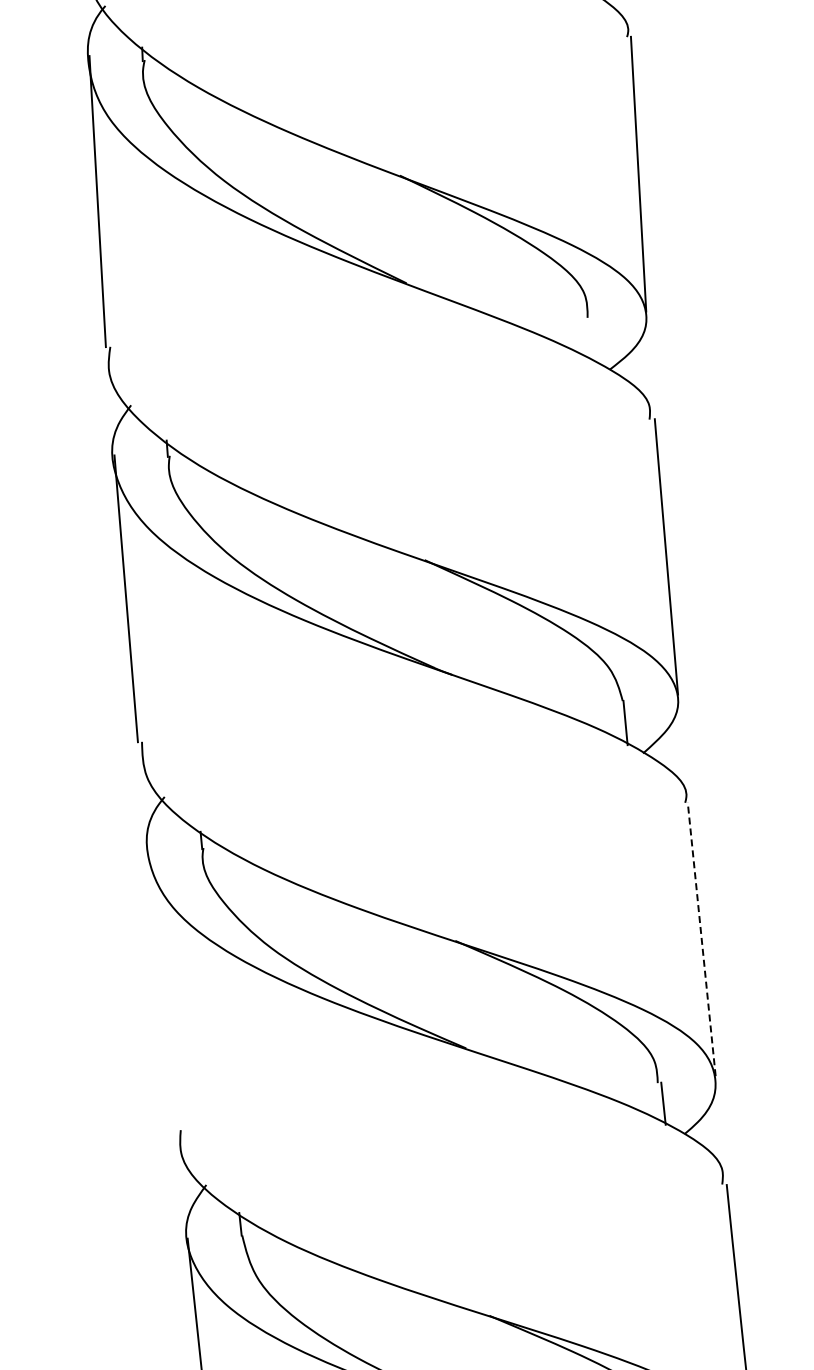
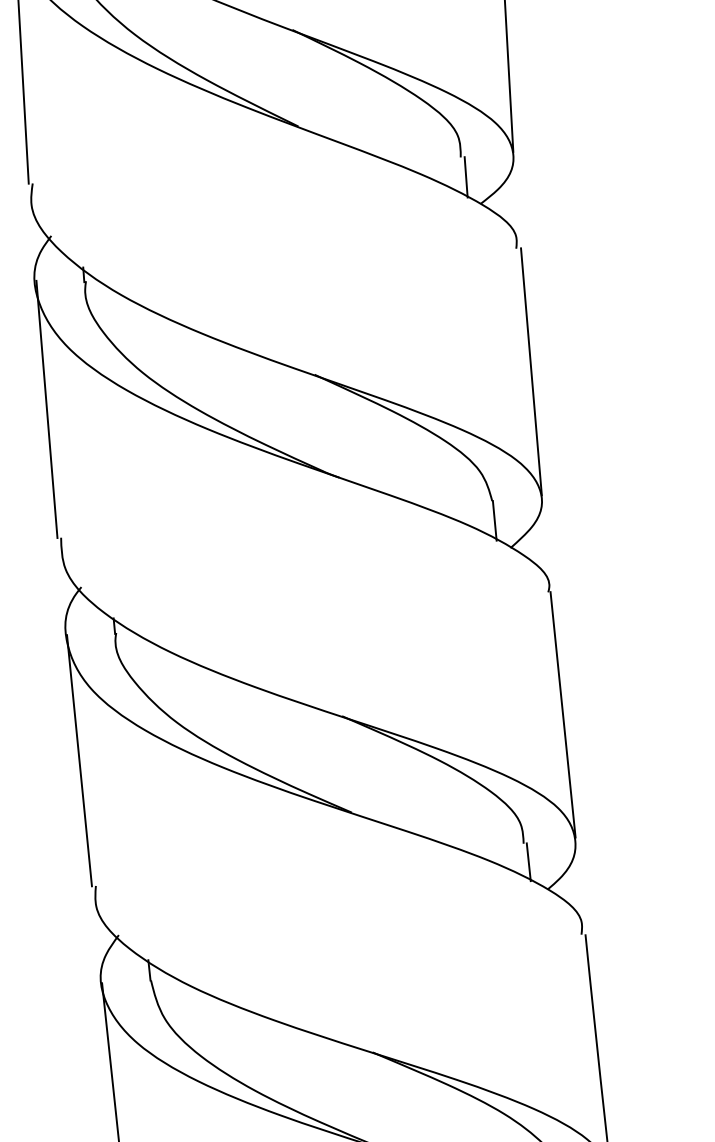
line: (593, 339) -> (466, 176), added
line: (701, 939) -> (562, 714), dashed -> solid
line: (162, 990) -> (79, 760), added

